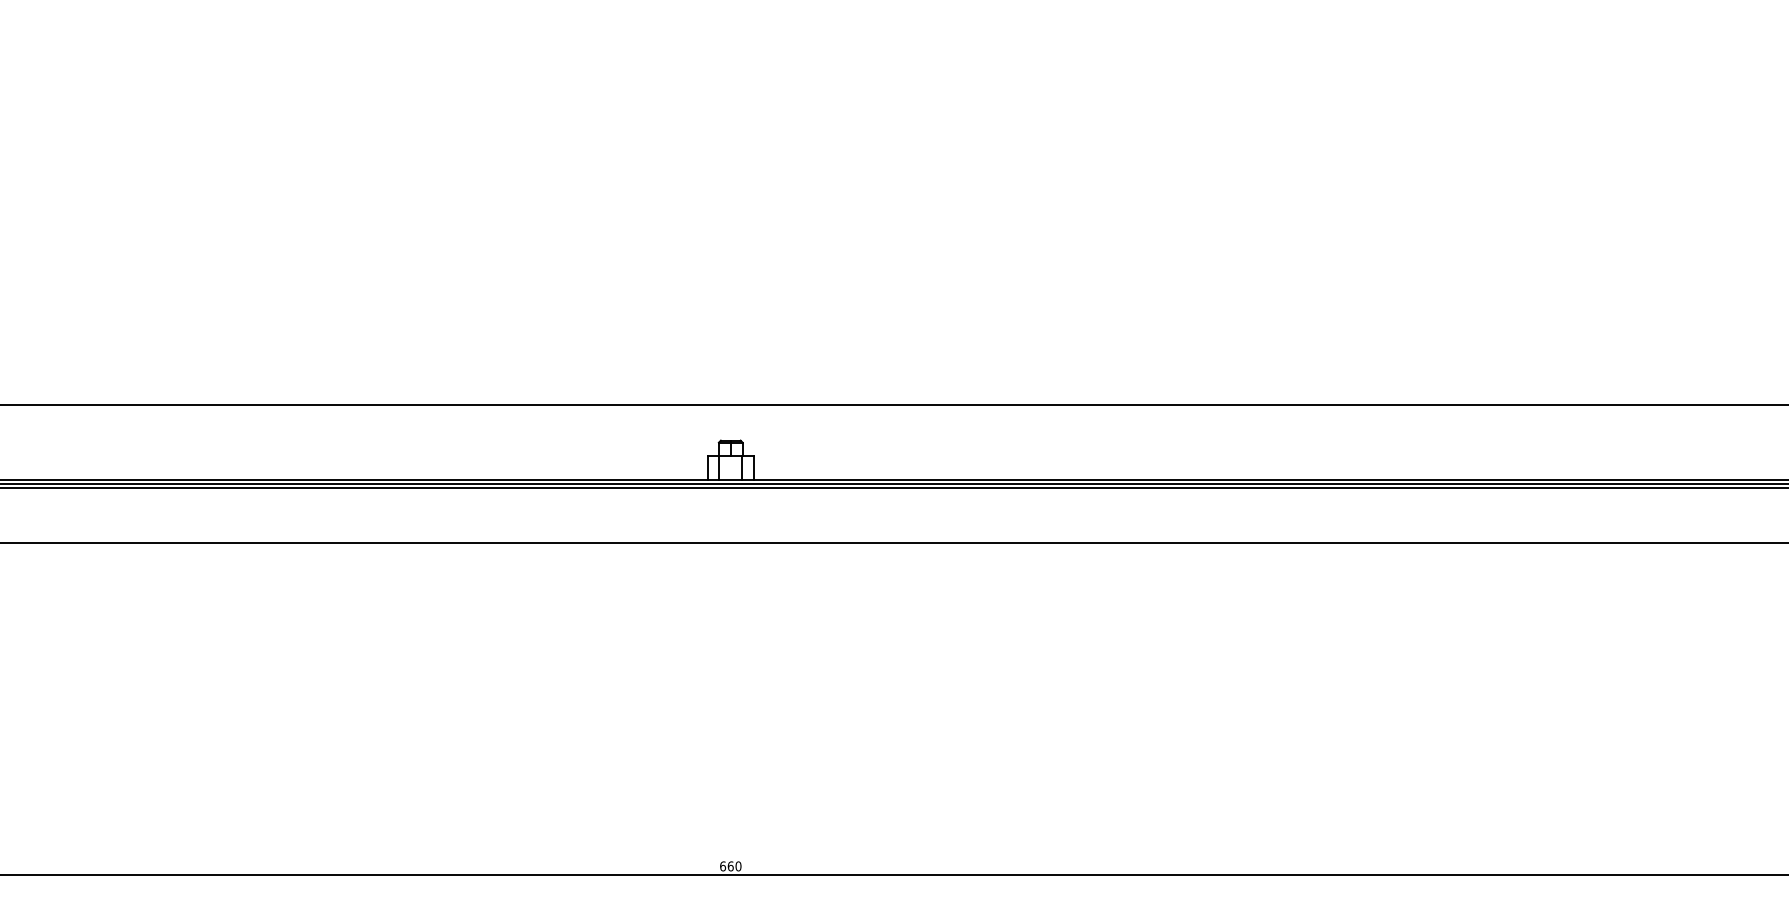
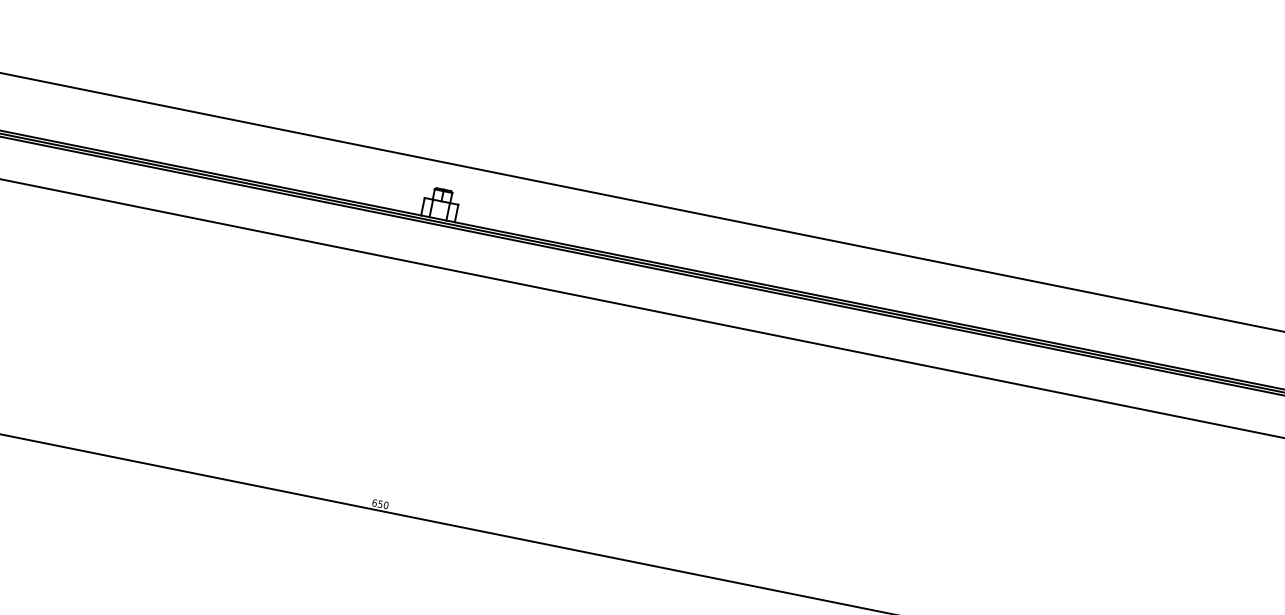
text: (730, 866) -> (380, 504), 660 -> 650

